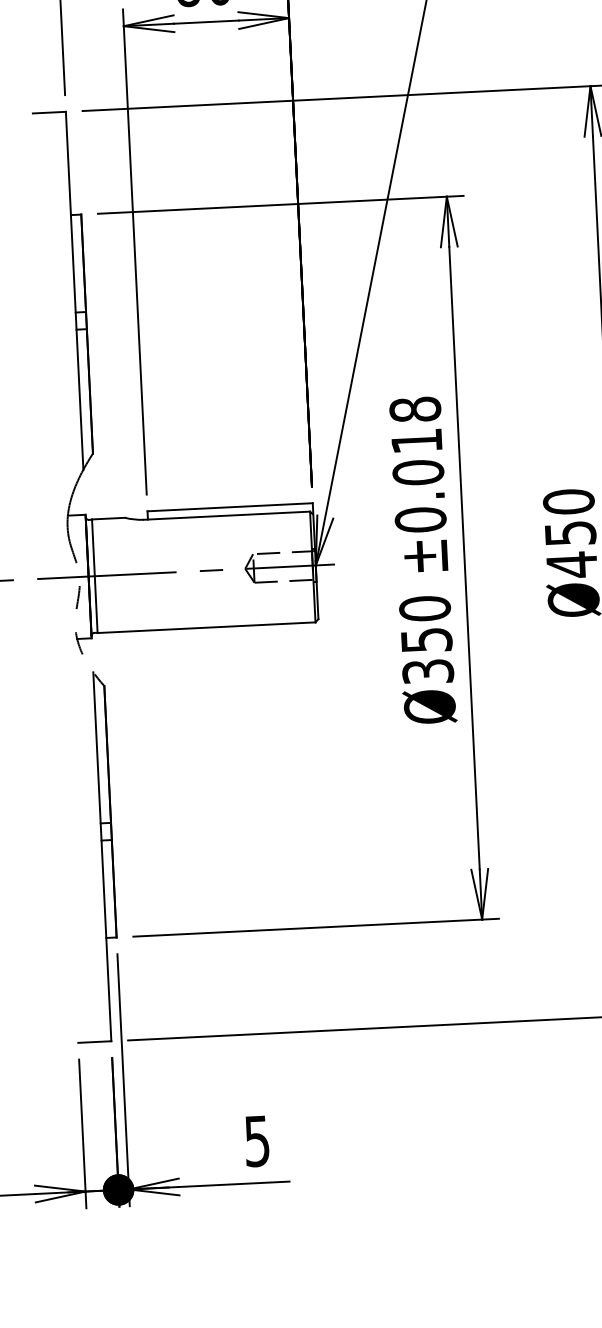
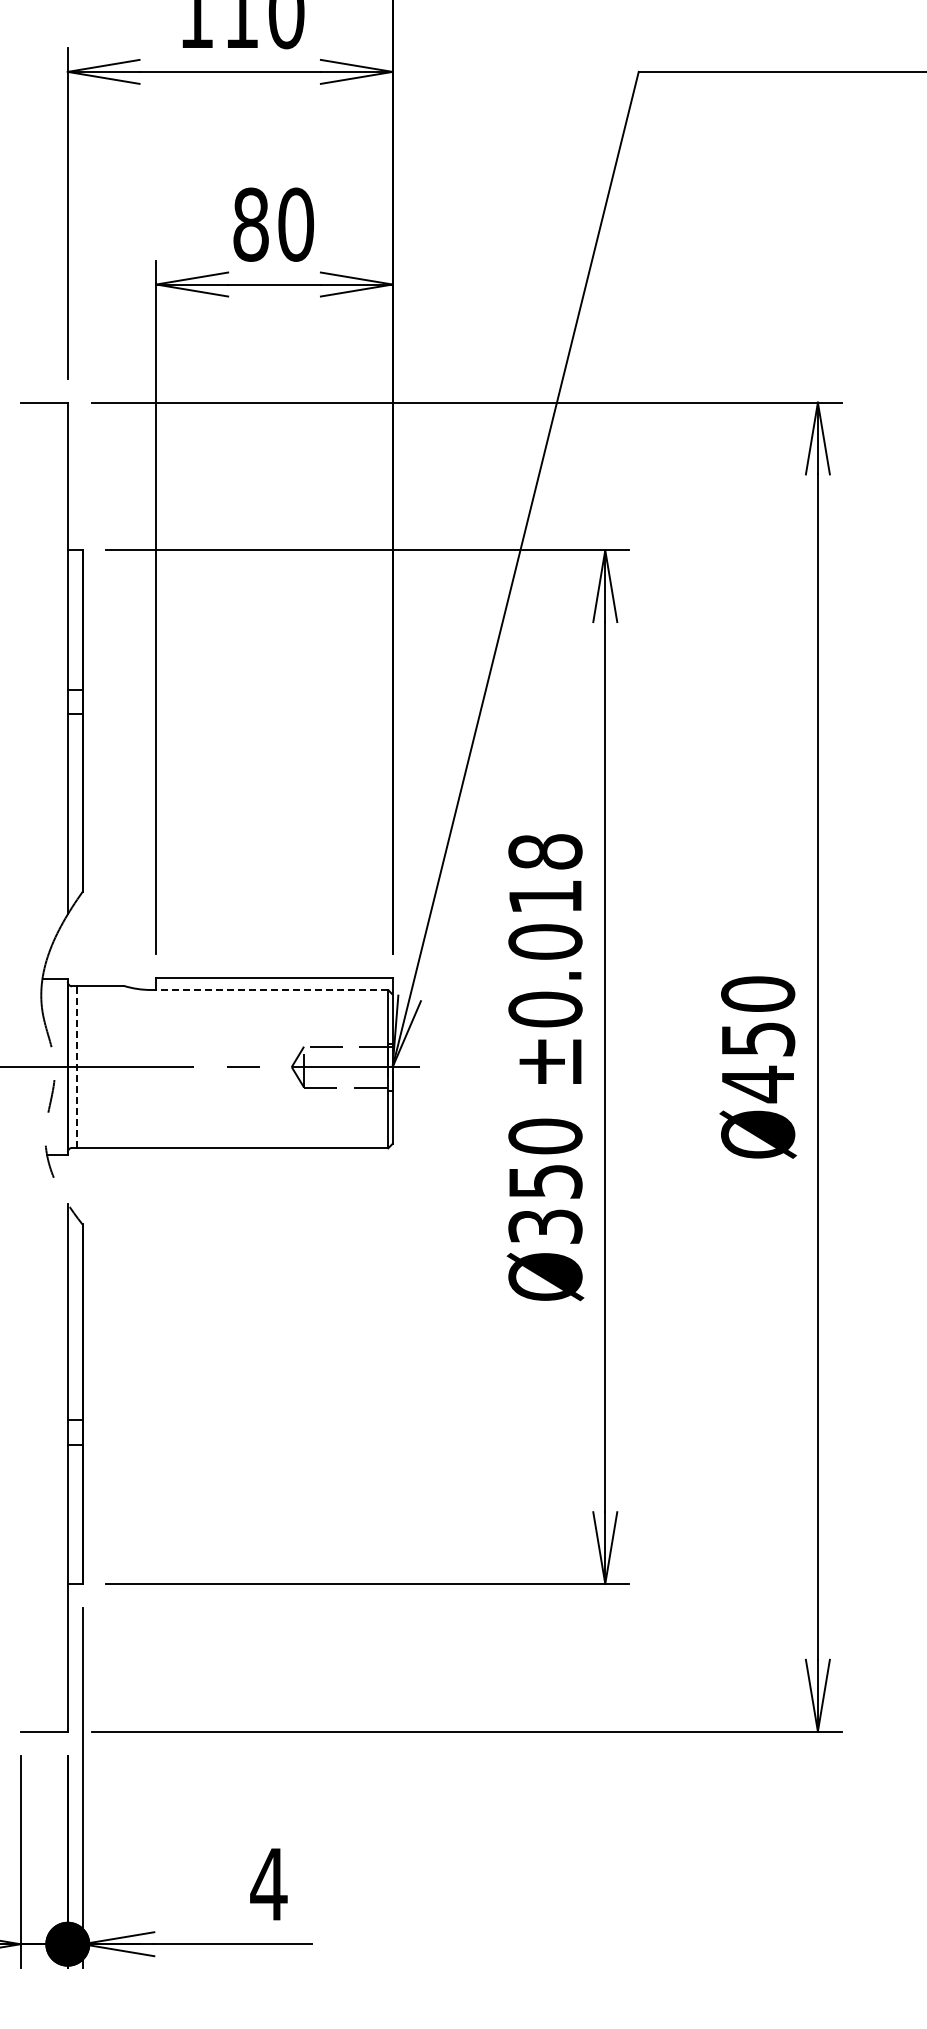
line: (227, 515) -> (269, 989), solid -> dashed
line: (94, 575) -> (76, 1066), solid -> dashed
text: (256, 1141) -> (268, 1884), 5 -> 4

